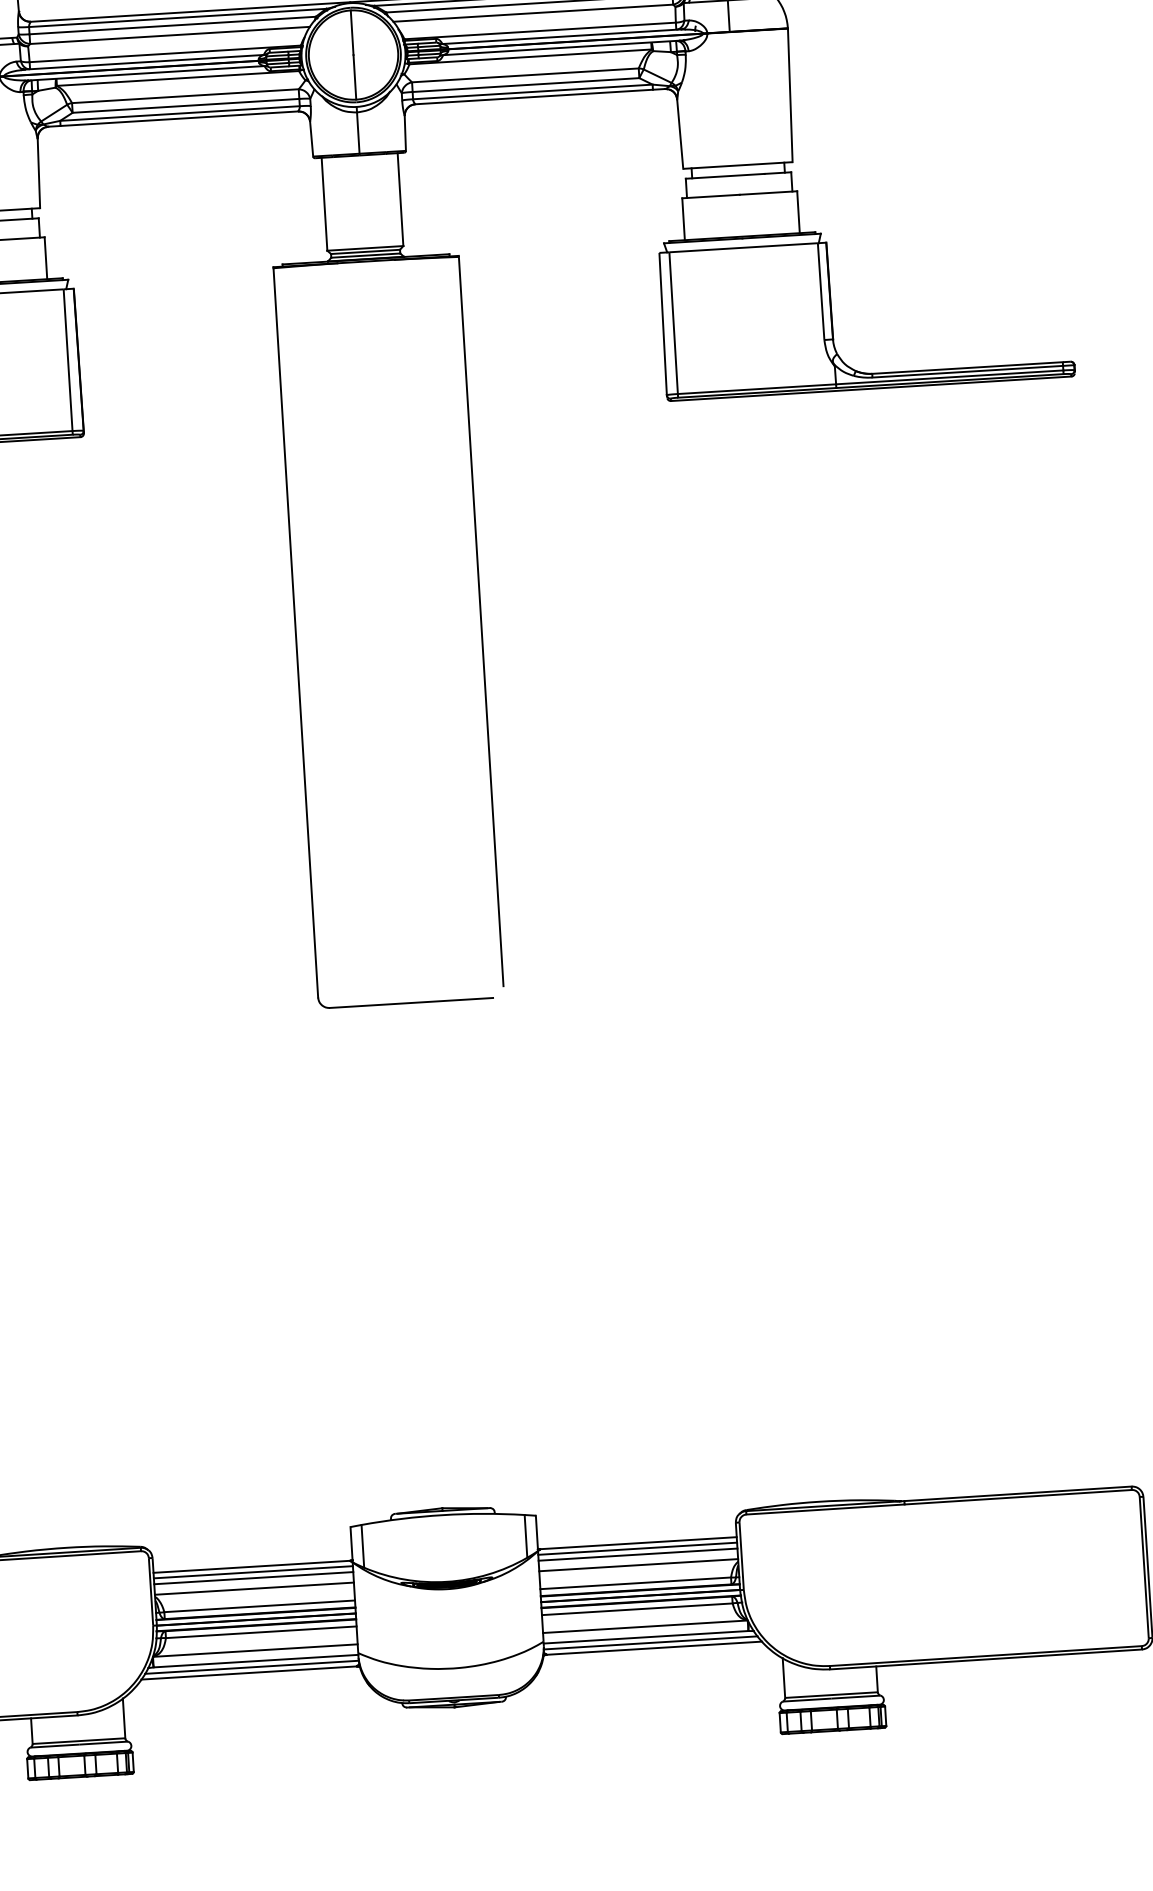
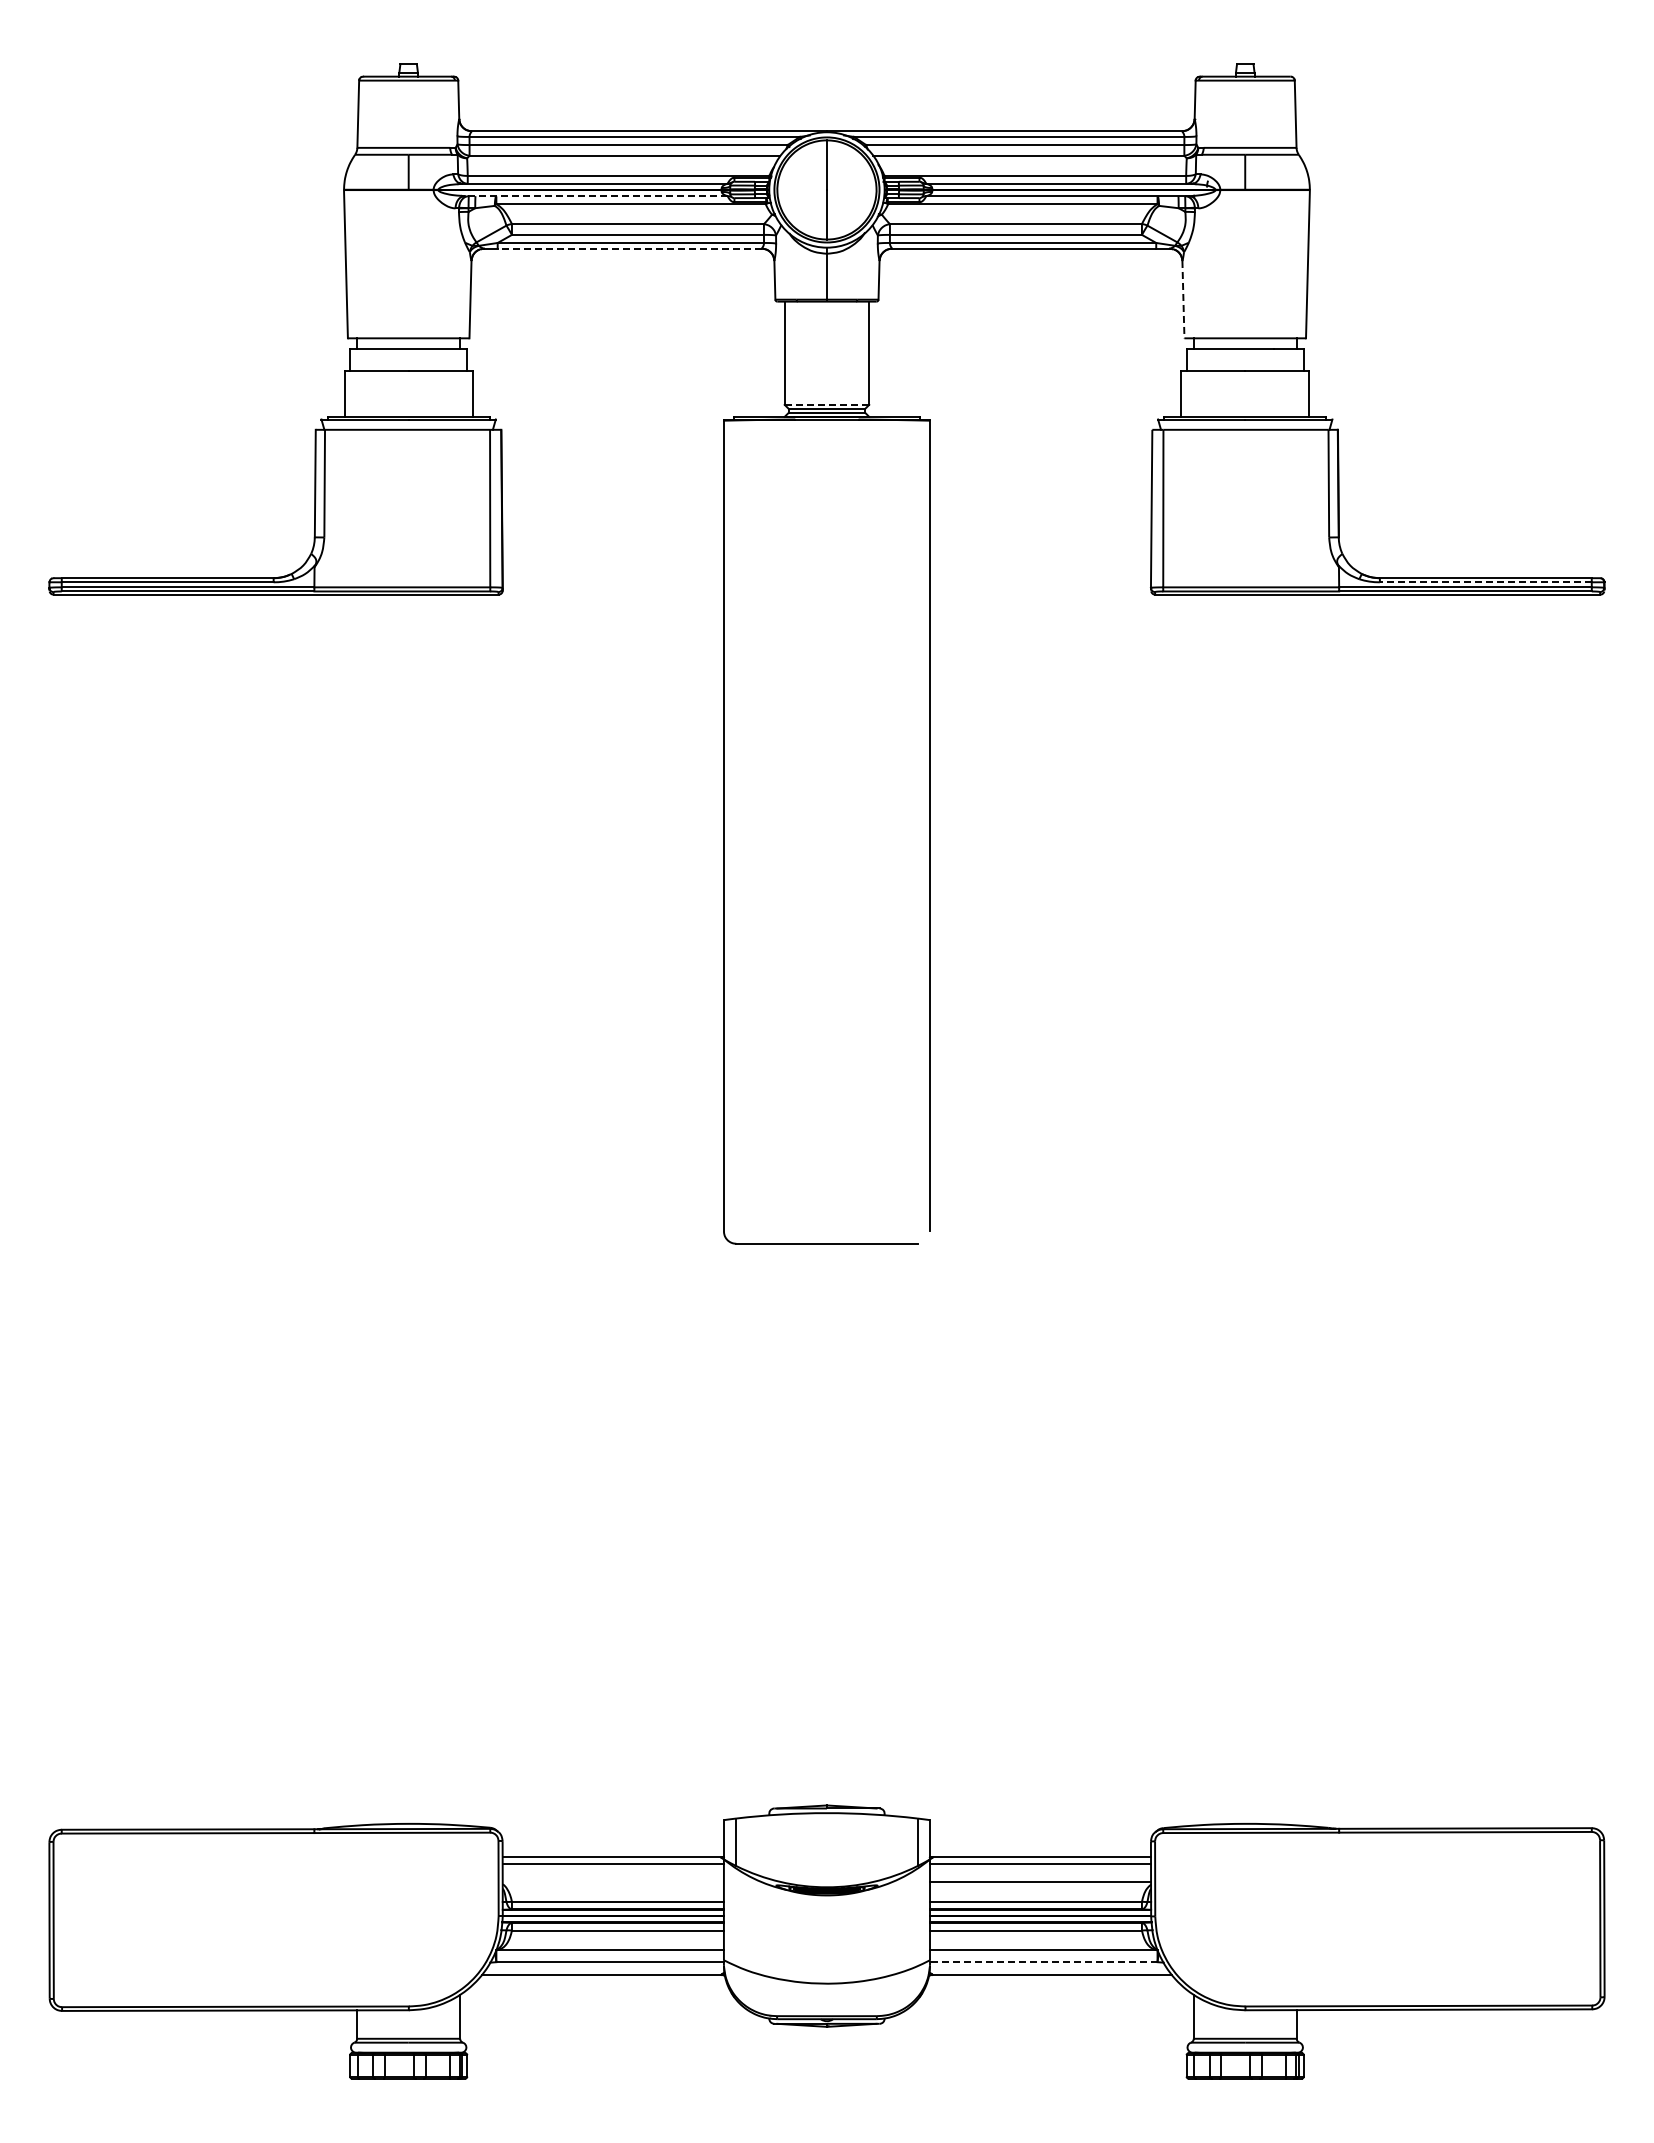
line: (145, 73) -> (595, 196), solid -> dashed
line: (179, 118) -> (629, 248), solid -> dashed
line: (680, 133) -> (1183, 299), solid -> dashed
line: (365, 248) -> (827, 404), solid -> dashed
line: (967, 371) -> (1485, 582), solid -> dashed
line: (638, 1554) -> (1040, 1870), removed
line: (253, 1578) -> (612, 1870), removed
line: (253, 1588) -> (612, 1881), removed
line: (645, 1637) -> (1043, 1962), solid -> dashed
line: (650, 1642) -> (1048, 1968), removed
line: (252, 1667) -> (605, 1968), removed

